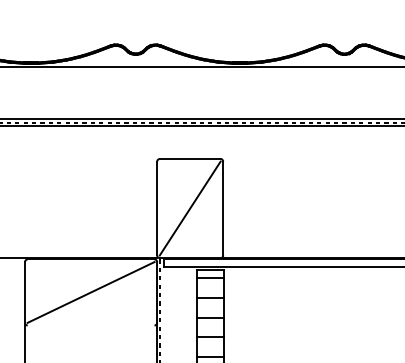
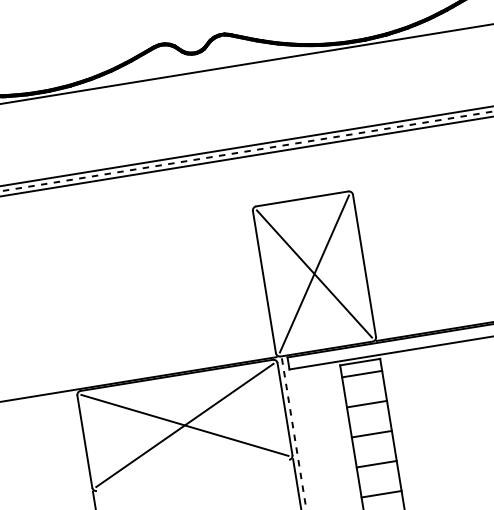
line: (189, 208) -> (313, 274), added
line: (90, 292) -> (184, 425), added

